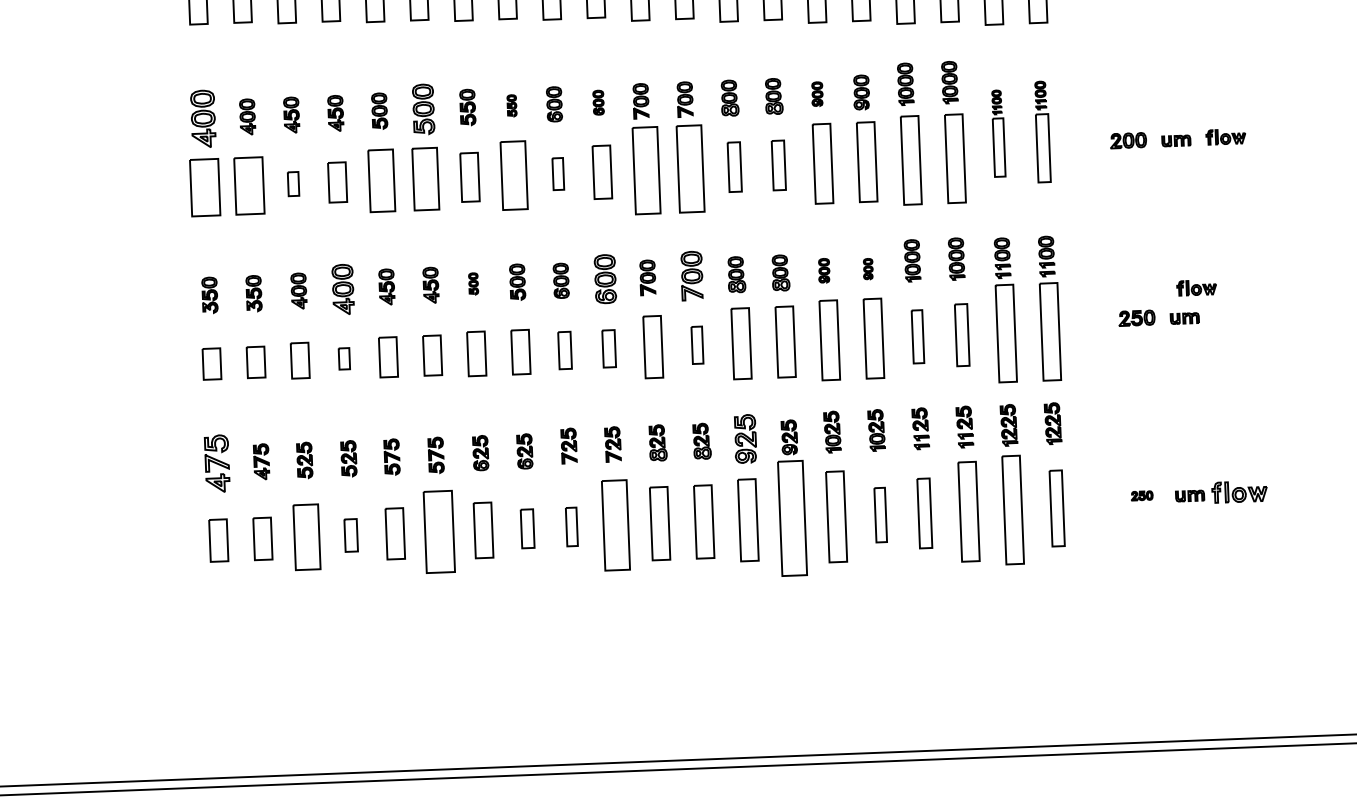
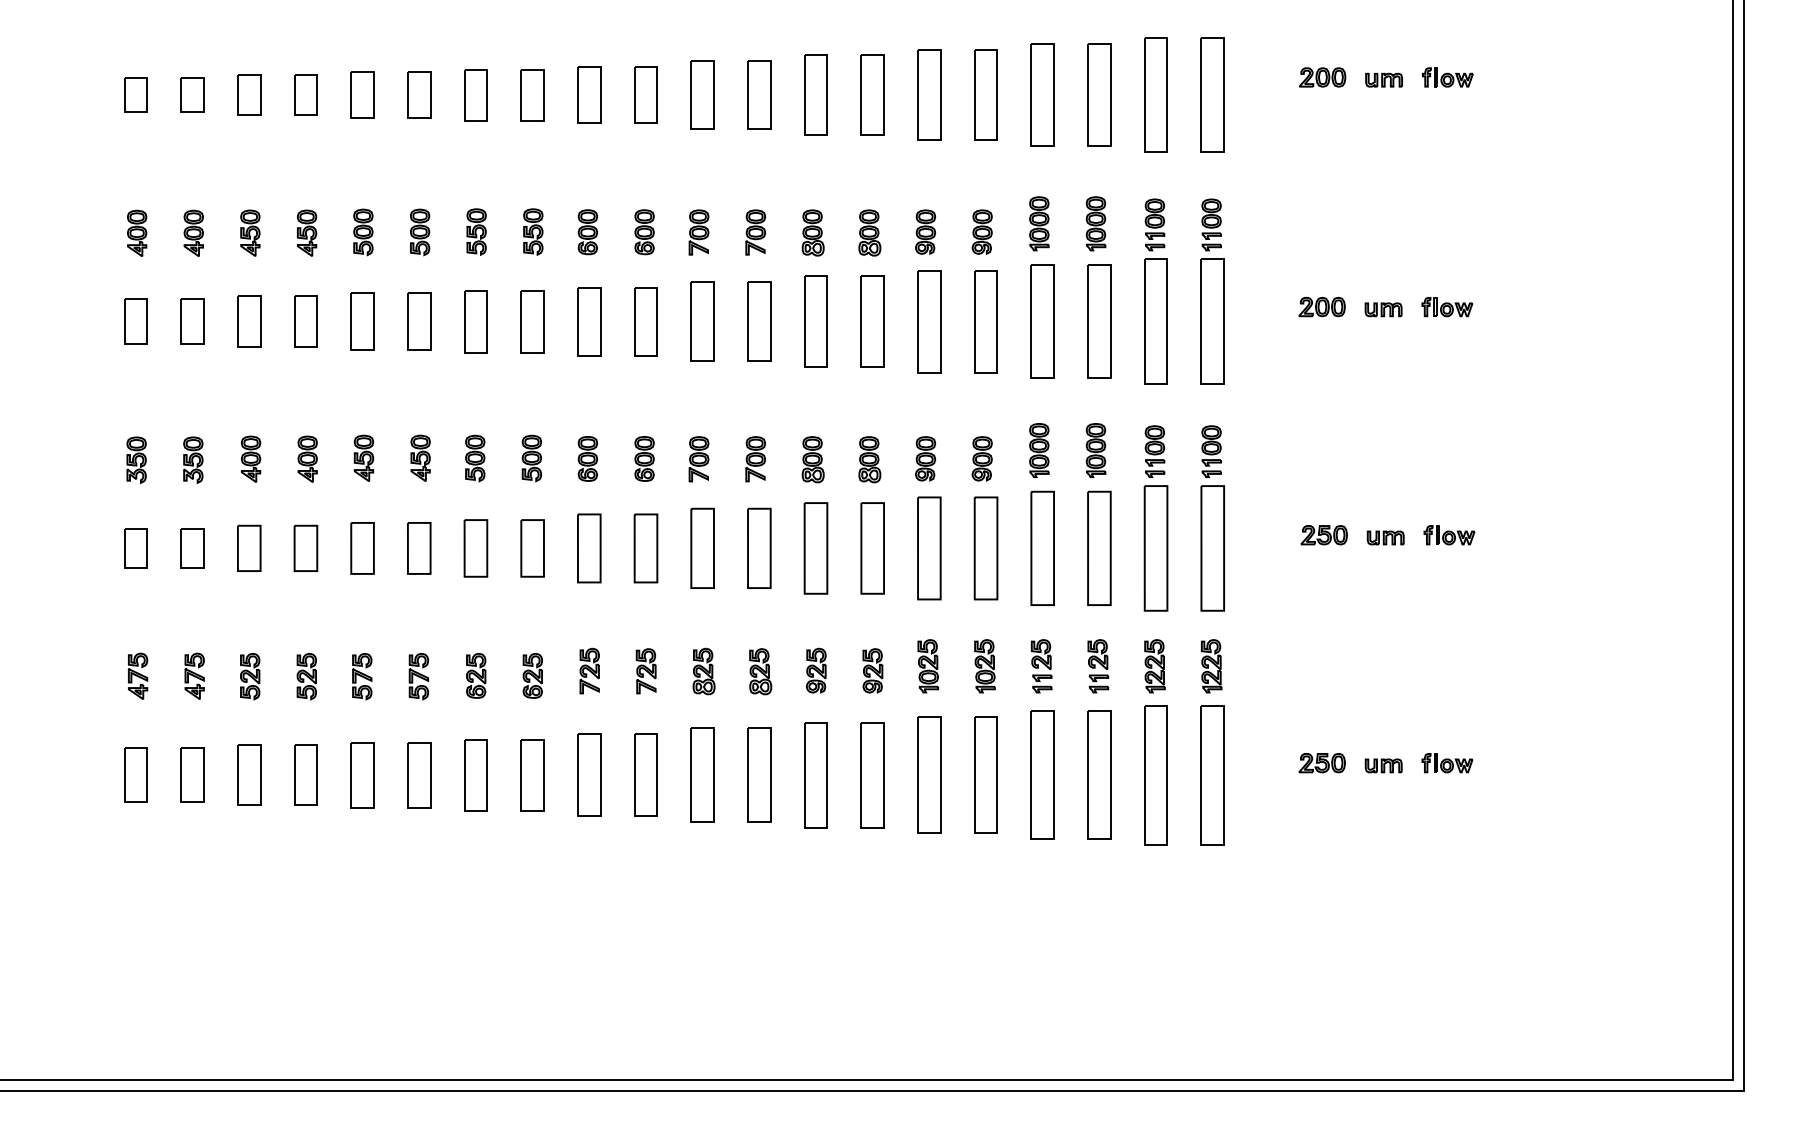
part: (817, 93) -> (925, 231), size x1.43
part: (598, 102) -> (644, 232), size x1.43
part: (512, 105) -> (533, 231), size x1.67
part: (424, 109) -> (420, 232), size x0.71
part: (203, 118) -> (137, 232), size x0.62
part: (1042, 131) -> (1212, 291), size x1.43
part: (998, 133) -> (1155, 291), size x1.67
part: (778, 165) -> (872, 321), size x1.43
part: (734, 167) -> (815, 321), size x1.43
part: (690, 168) -> (759, 321), size x0.71
part: (646, 170) -> (702, 321), size x0.71
part: (558, 173) -> (589, 321), size x1.67
part: (514, 175) -> (532, 321), size x0.71
part: (426, 178) -> (419, 321), size x0.71
part: (381, 180) -> (362, 321), size x0.71
part: (293, 183) -> (249, 321), size x1.67
part: (249, 185) -> (192, 321), size x0.62
part: (204, 187) -> (135, 321), size x0.62
part: (867, 268) -> (981, 458), size x1.67
part: (824, 270) -> (925, 458), size x1.43
part: (691, 276) -> (755, 459), size x0.71
part: (605, 278) -> (644, 458), size x0.71
part: (473, 283) -> (475, 458), size x1.67
part: (342, 288) -> (307, 458), size x0.71
part: (1196, 288) -> (1449, 535), moved
part: (962, 334) -> (1099, 547), size x1.43
part: (917, 336) -> (1042, 547), size x1.67
part: (697, 344) -> (759, 547), size x1.67
part: (608, 348) -> (645, 548), size x1.43
part: (565, 350) -> (589, 548), size x1.43
part: (344, 358) -> (305, 547), size x1.67
part: (744, 438) -> (815, 670), size x0.71
part: (217, 462) -> (138, 675), size x0.62
part: (1239, 492) -> (1447, 763), size x0.71
part: (1141, 496) -> (1321, 763), size x1.67
part: (1057, 508) -> (1212, 775), size x1.43
part: (924, 512) -> (1042, 774), size x1.43
part: (880, 514) -> (985, 774), size x1.67
part: (792, 518) -> (872, 775), size x0.71
part: (615, 524) -> (645, 774), size x0.71
part: (571, 526) -> (589, 774), size x1.67
part: (527, 529) -> (532, 775), size x1.43
part: (439, 532) -> (419, 775), size x0.62
part: (350, 535) -> (305, 774), size x1.43
part: (307, 536) -> (249, 774), size x0.71

